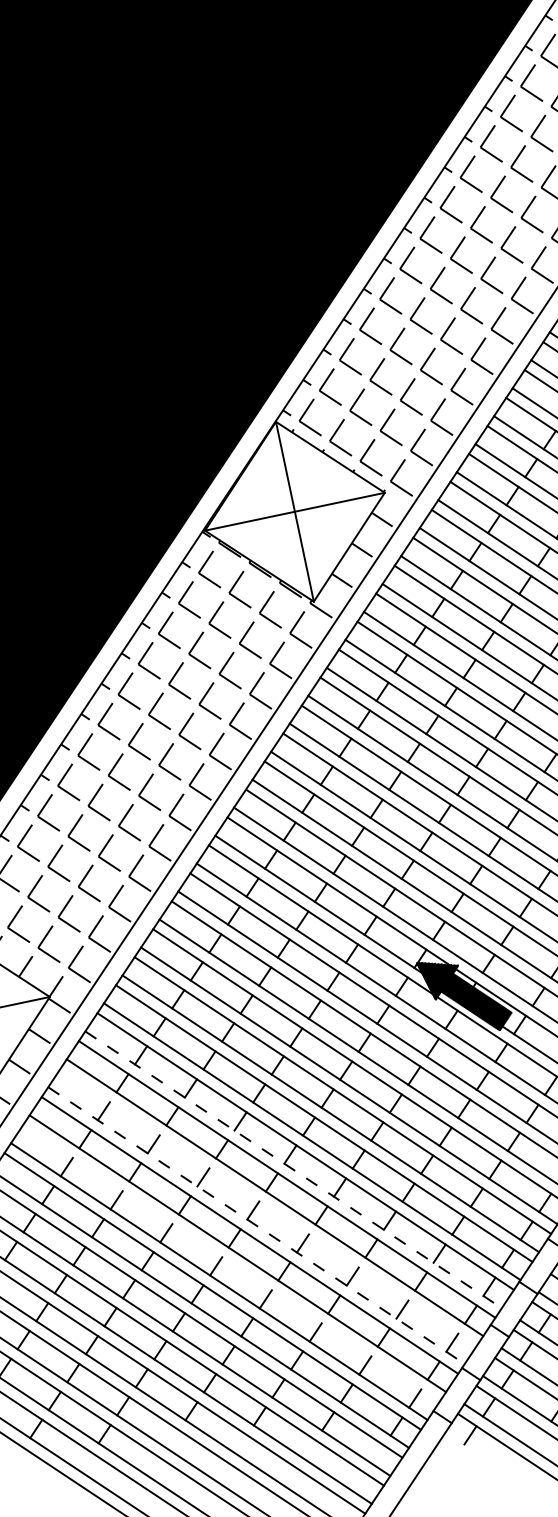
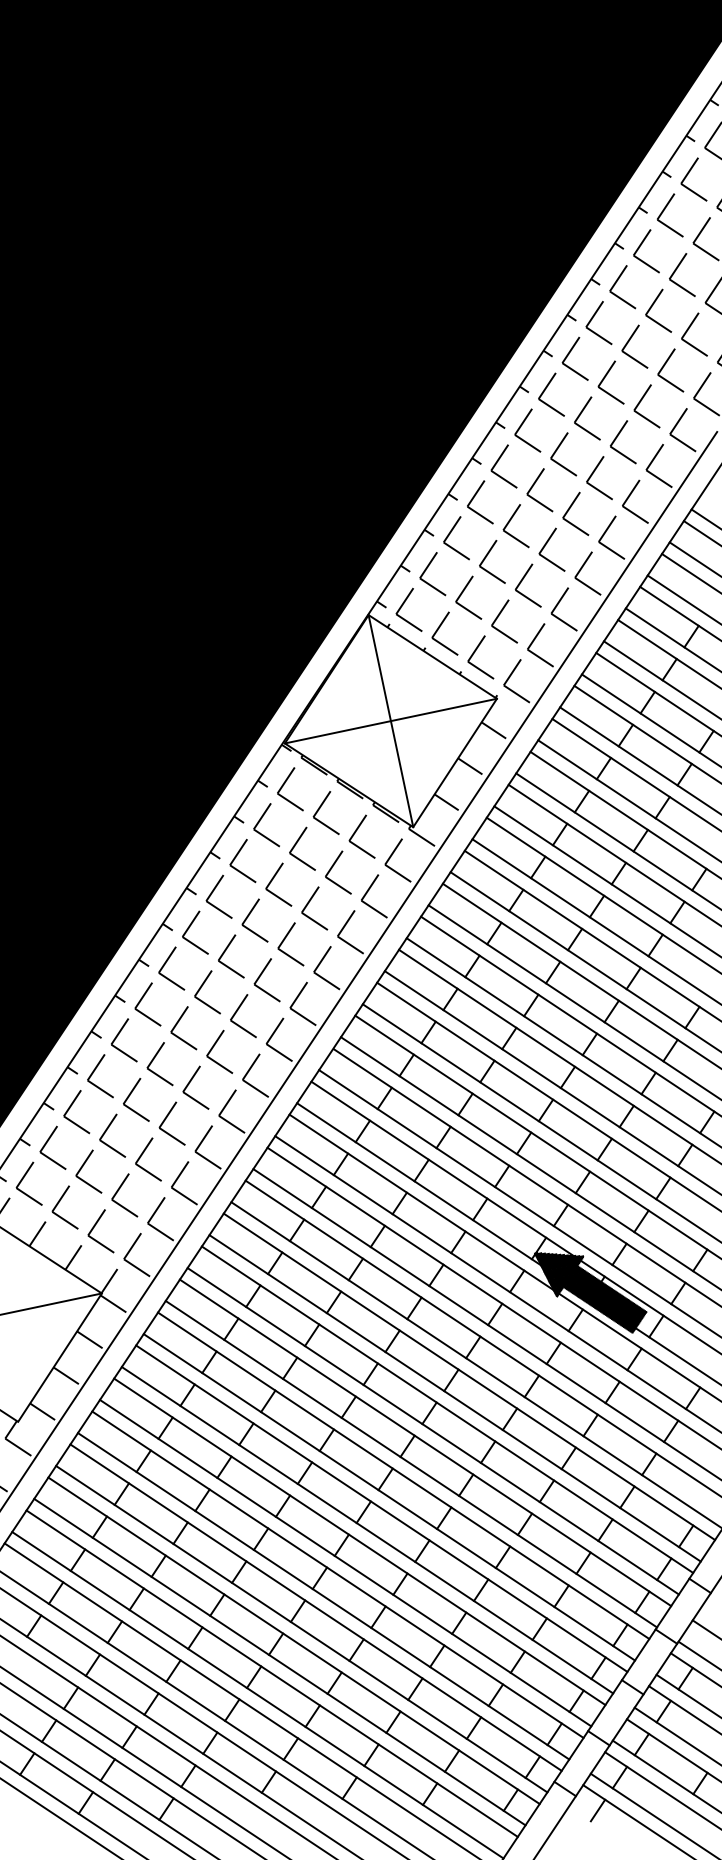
line: (293, 1169) -> (389, 1497), dashed -> solid
line: (268, 1207) -> (359, 1541), added
line: (256, 1225) -> (345, 1563), dashed -> solid
line: (230, 1263) -> (315, 1607), added

